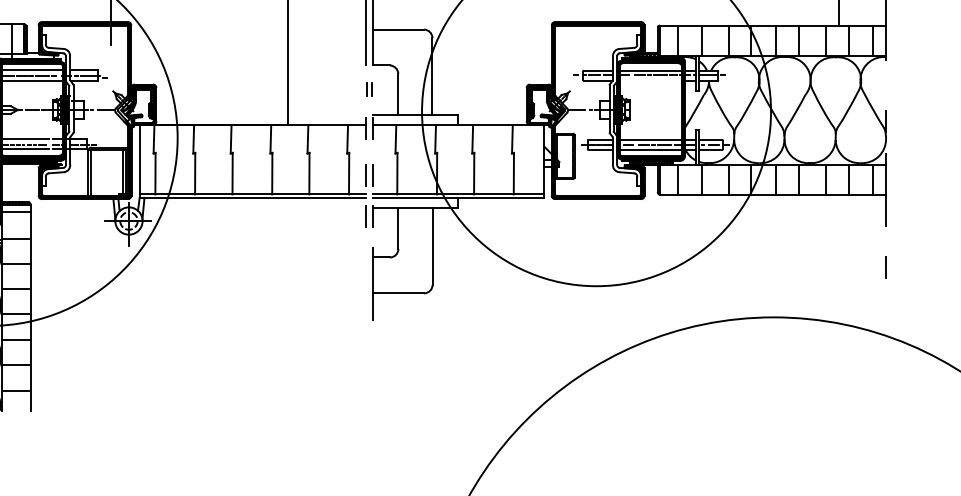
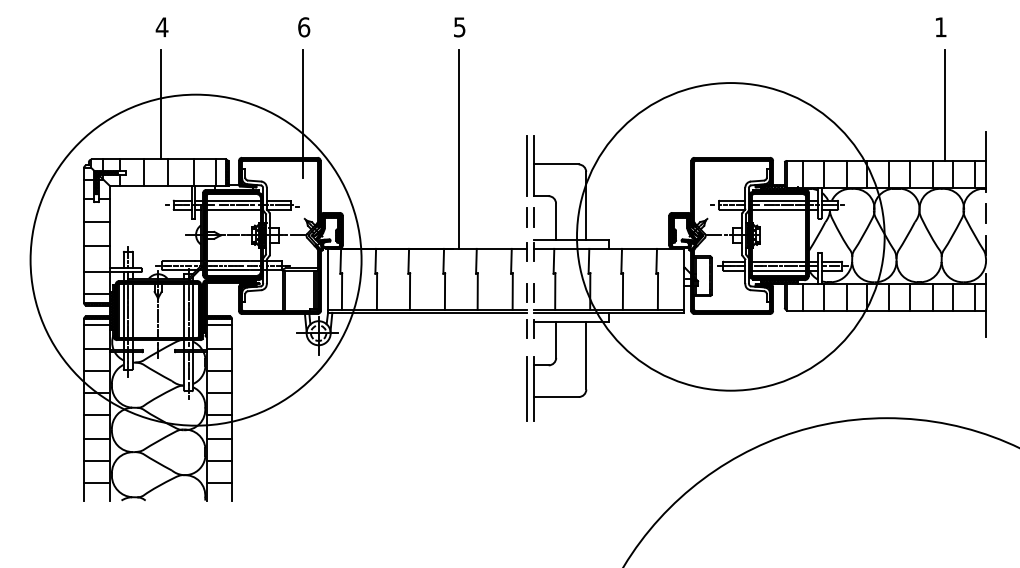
line: (650, 80) -> (778, 209), added
part: (369, 89) -> (530, 217), size x1.67
line: (885, 267) -> (985, 213), moved
line: (365, 283) -> (527, 388), added

